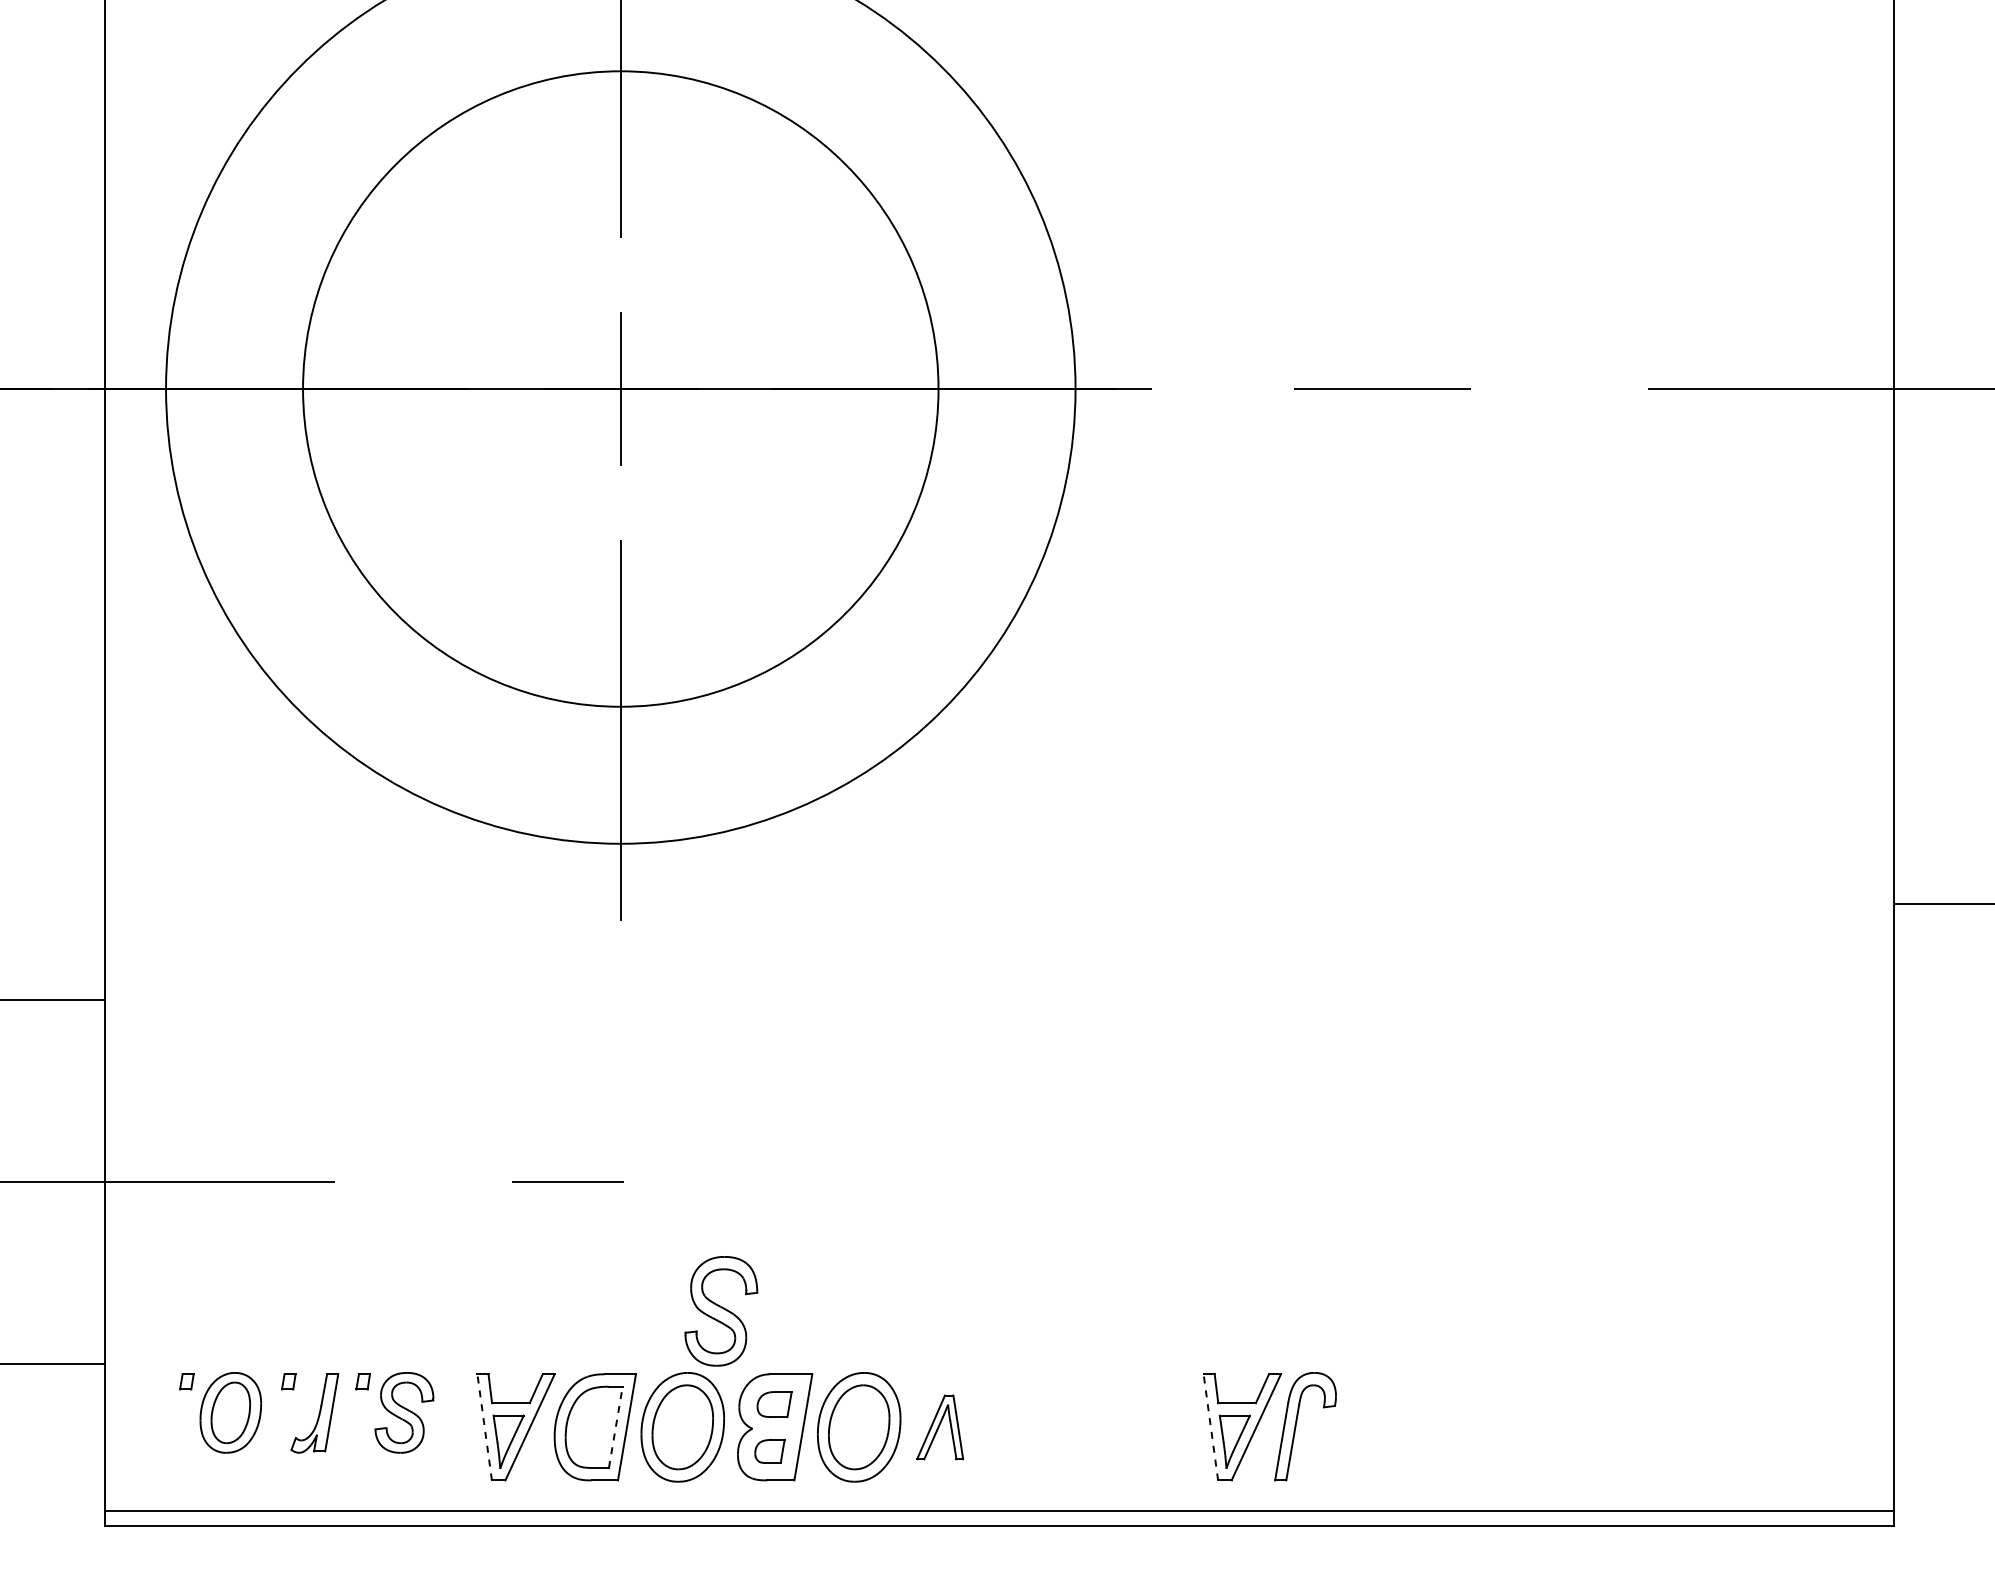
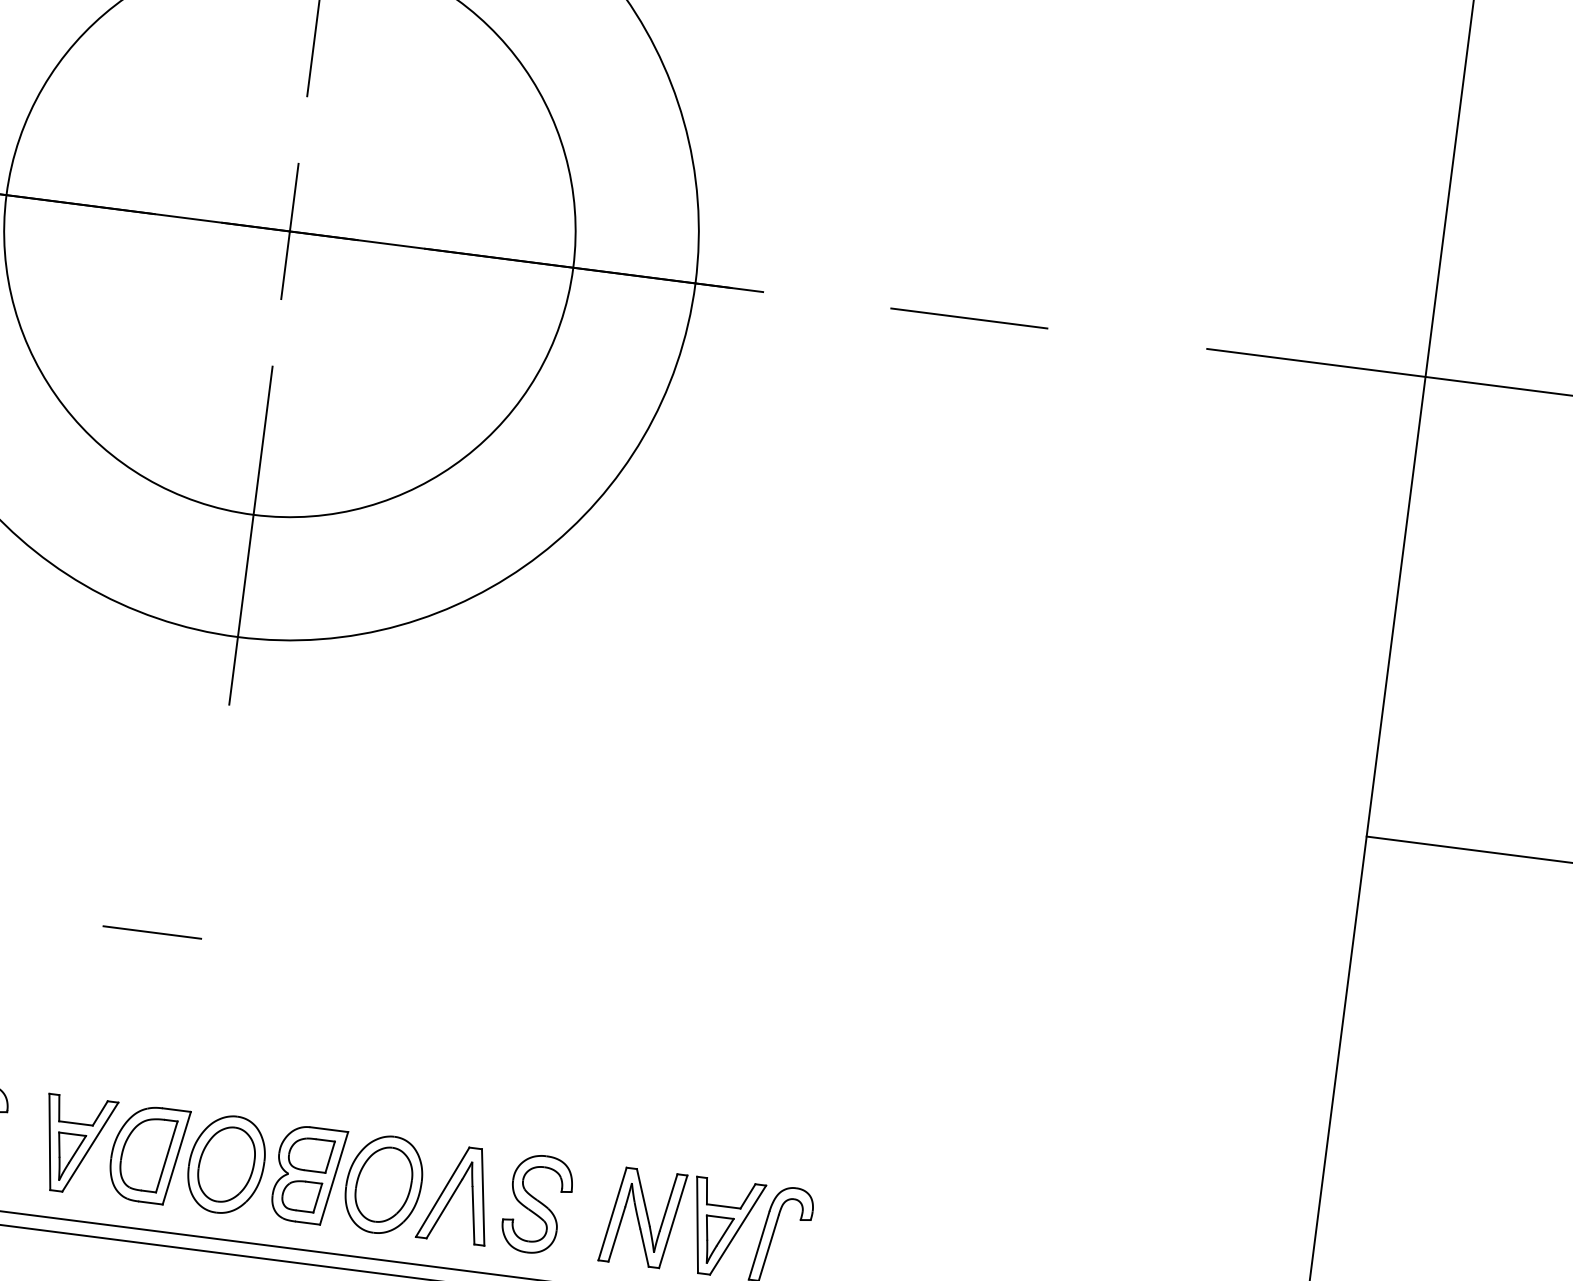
part: (721, 1311) -> (537, 1204), moved
part: (774, 1404) -> (310, 1154), size x1.43
line: (615, 1426) -> (166, 1156), dashed -> solid
line: (484, 1427) -> (49, 1142), dashed -> solid
part: (939, 1427) -> (455, 1194), size x1.67
part: (1149, 1427) -> (642, 1218), added
line: (1210, 1427) -> (697, 1225), dashed -> solid
part: (769, 1451) -> (301, 1196), size x1.43

